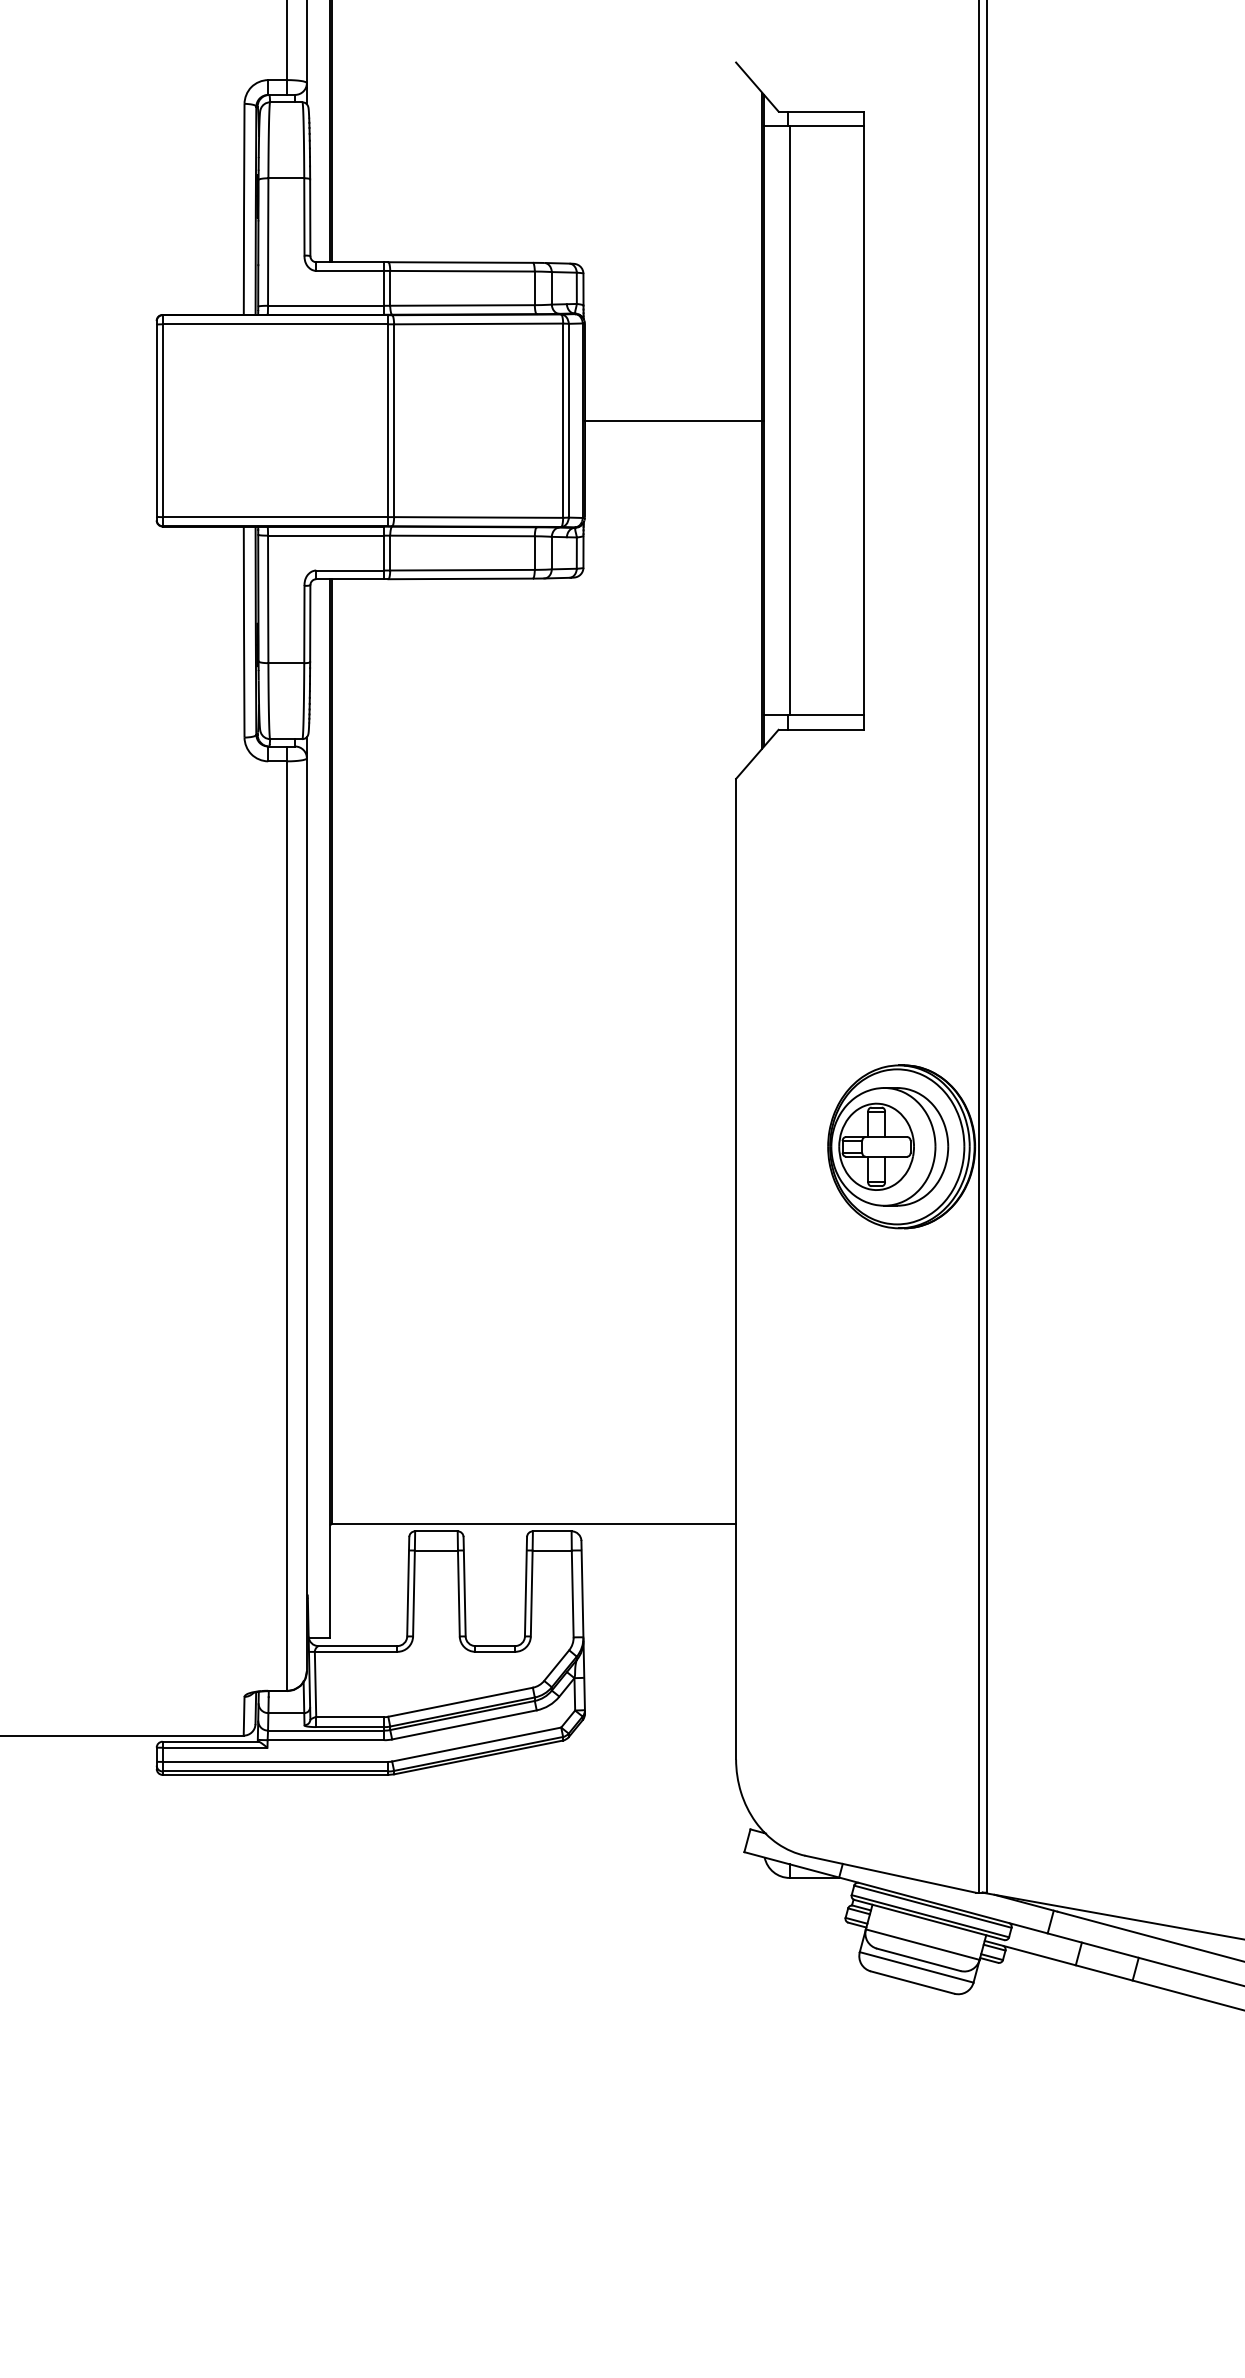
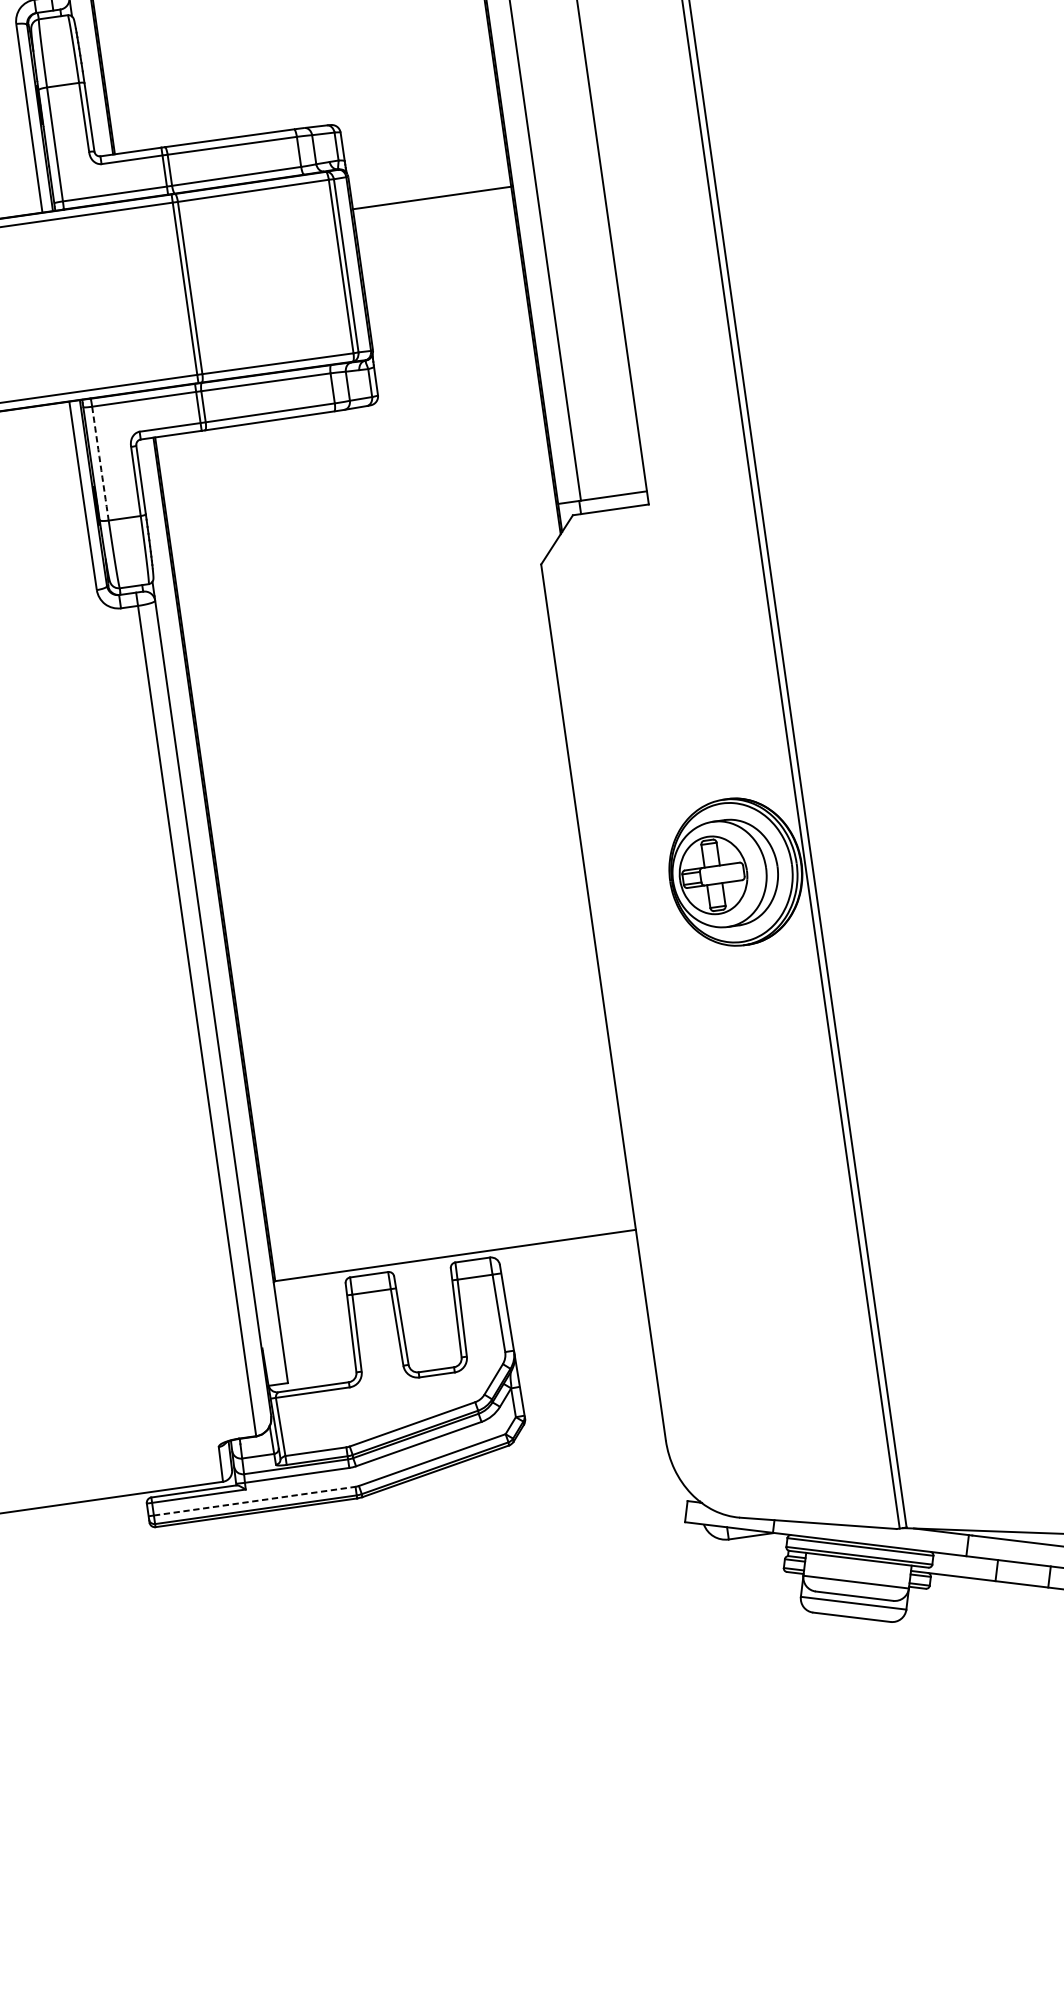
line: (674, 420) -> (432, 197), moved
arc: (268, 599) -> (100, 463), solid -> dashed
line: (275, 1761) -> (254, 1500), solid -> dashed

